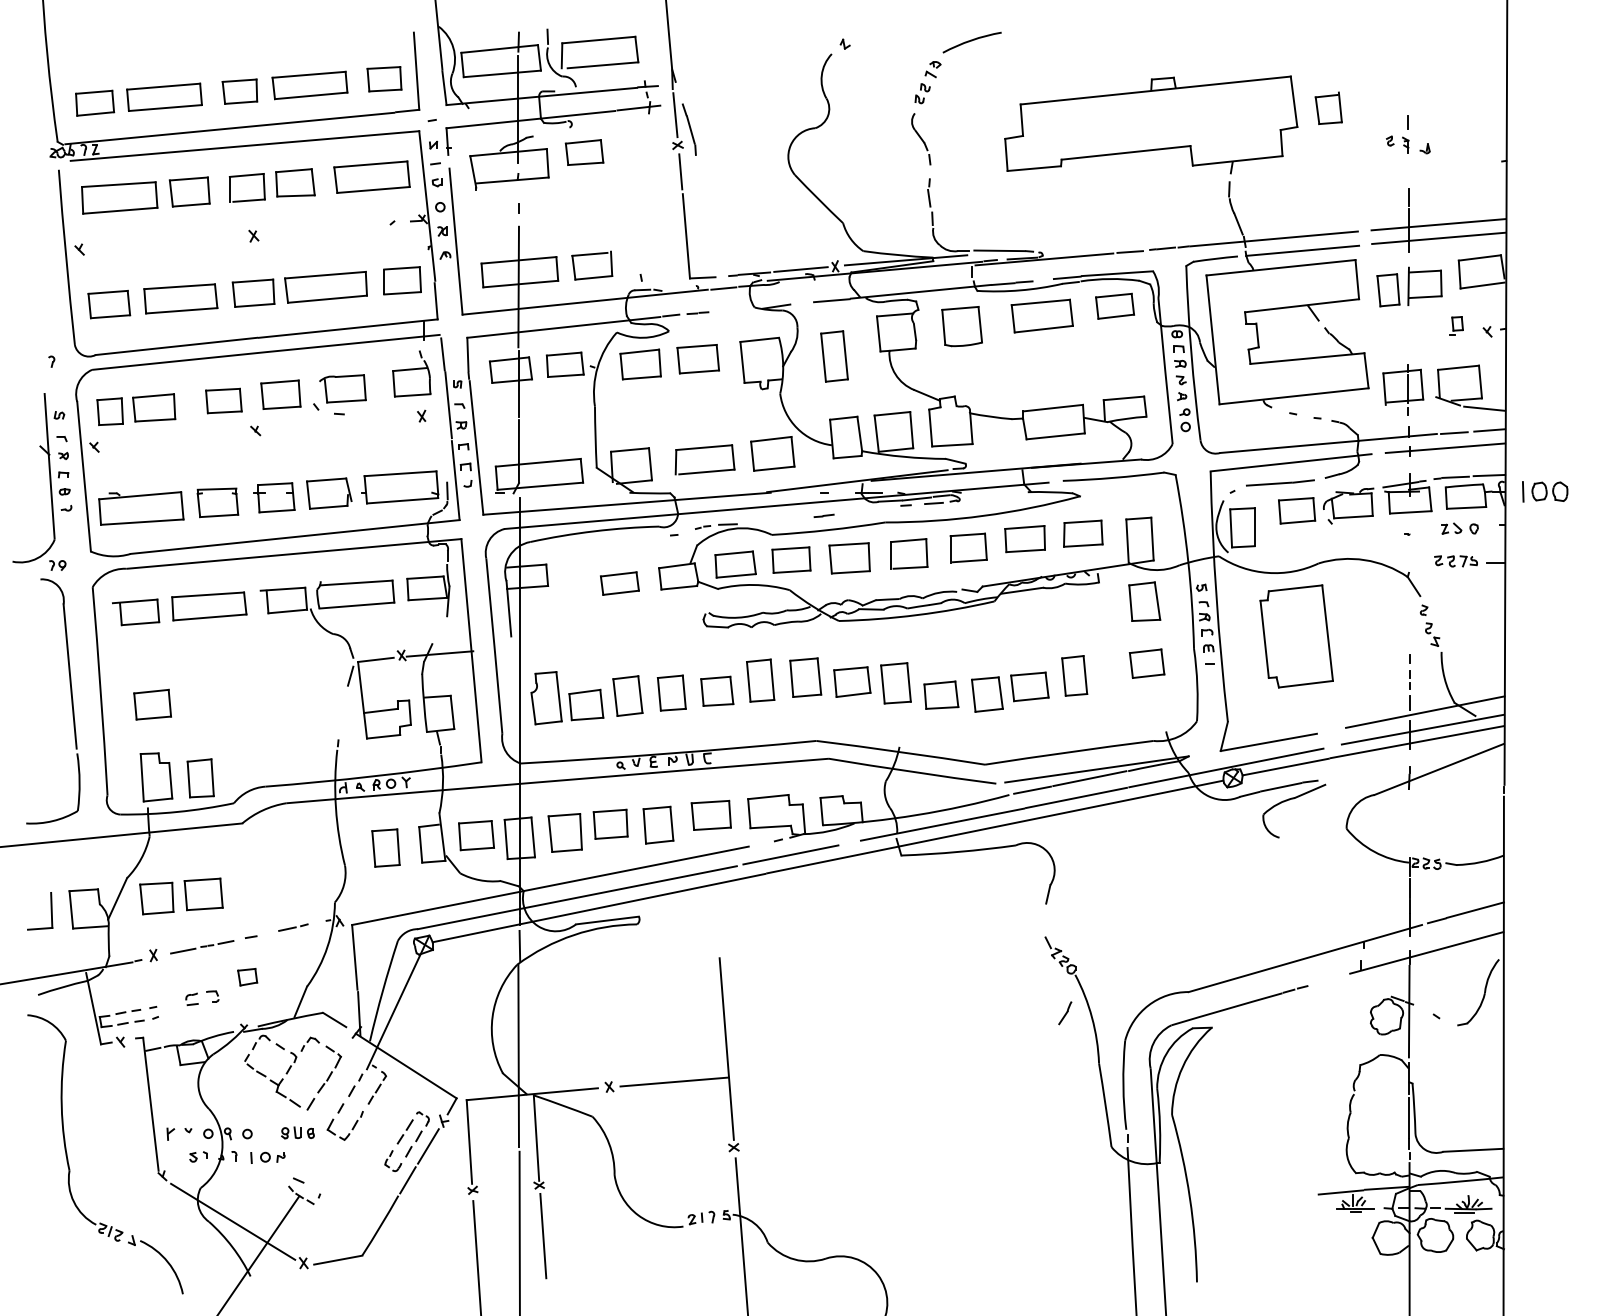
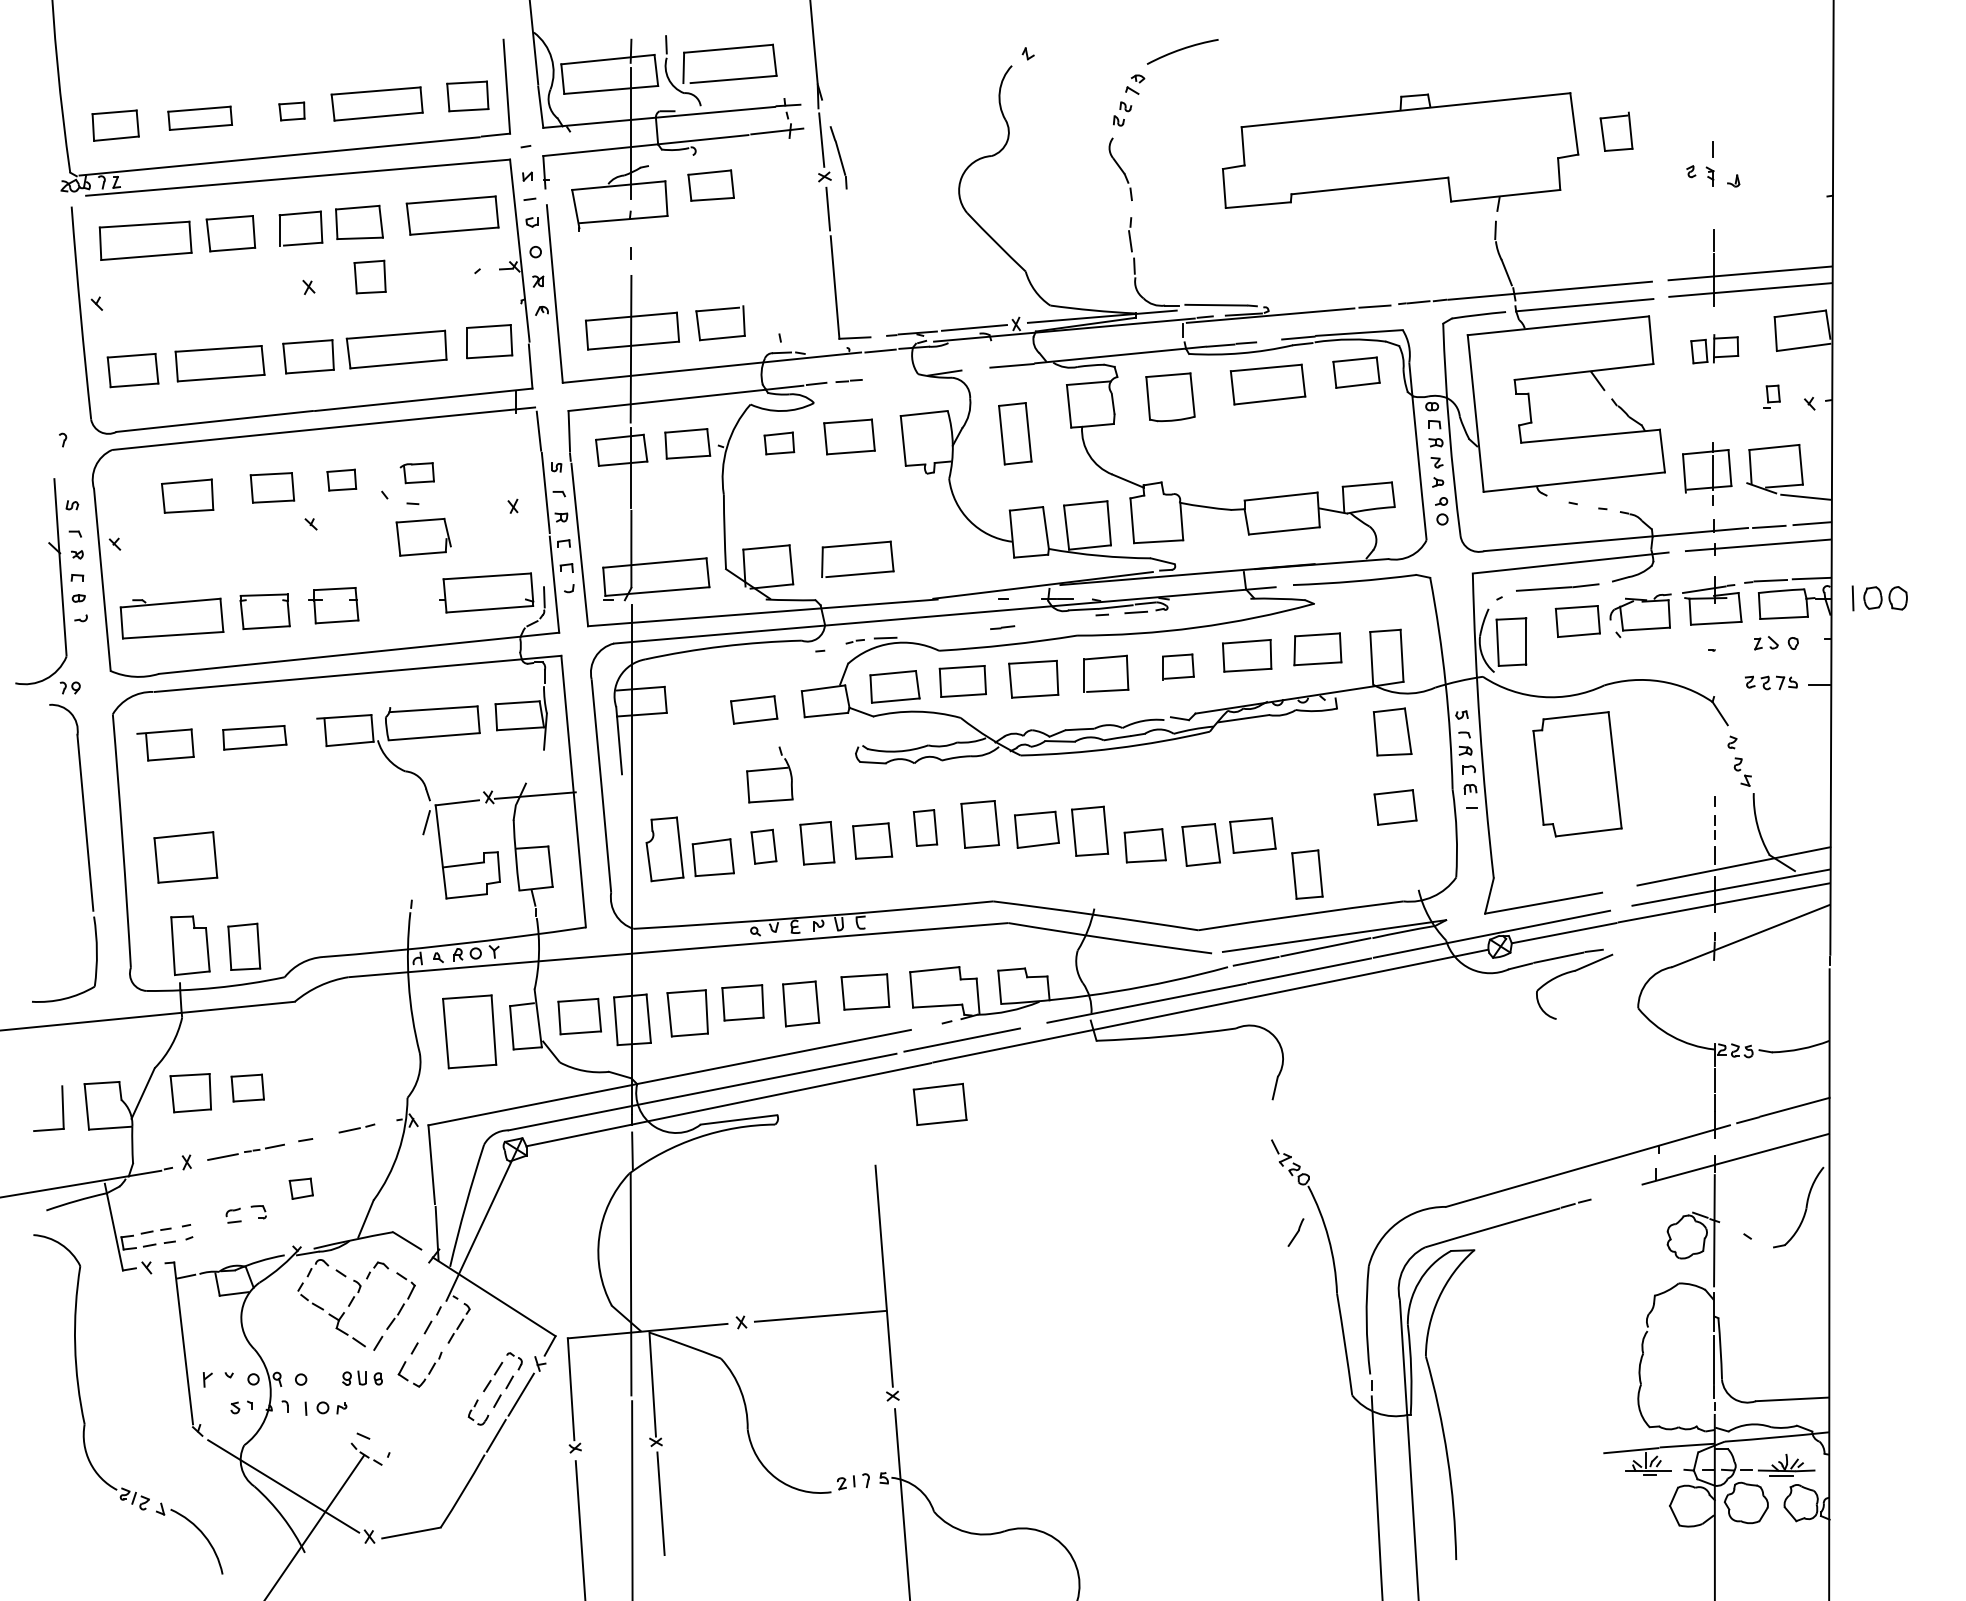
part: (239, 91) -> (291, 111), size x0.6
part: (164, 96) -> (200, 117), size x0.7
part: (1409, 286) -> (1714, 348), size x0.6
part: (640, 364) -> (779, 443), size x0.6
part: (411, 373) -> (769, 774), moved
part: (342, 388) -> (416, 472), size x0.6
part: (280, 394) -> (341, 479), size x0.6
part: (109, 411) -> (369, 276), moved
part: (772, 453) -> (939, 1104), moved
part: (329, 493) -> (424, 537), moved
part: (968, 547) -> (1178, 666), size x0.7
part: (209, 606) -> (254, 737), size x0.7
part: (1074, 675) -> (1307, 874), moved
part: (760, 680) -> (925, 827), size x0.7
part: (627, 695) -> (763, 846), size x0.7
part: (152, 704) -> (185, 857), size x1.4
part: (385, 847) -> (469, 1031), size x1.6
part: (203, 894) -> (247, 1088), size x0.7

